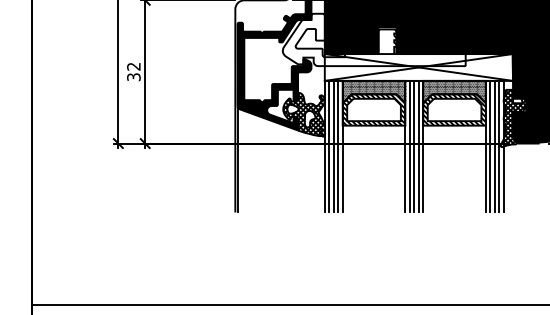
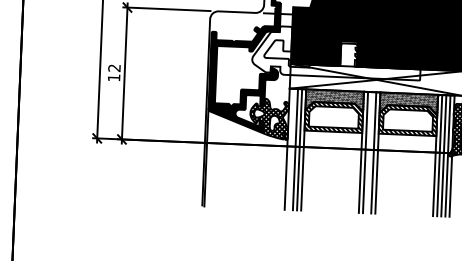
text: (133, 77) -> (113, 78), 32 -> 12
line: (329, 146) -> (291, 149), removed
line: (414, 146) -> (369, 152), removed

